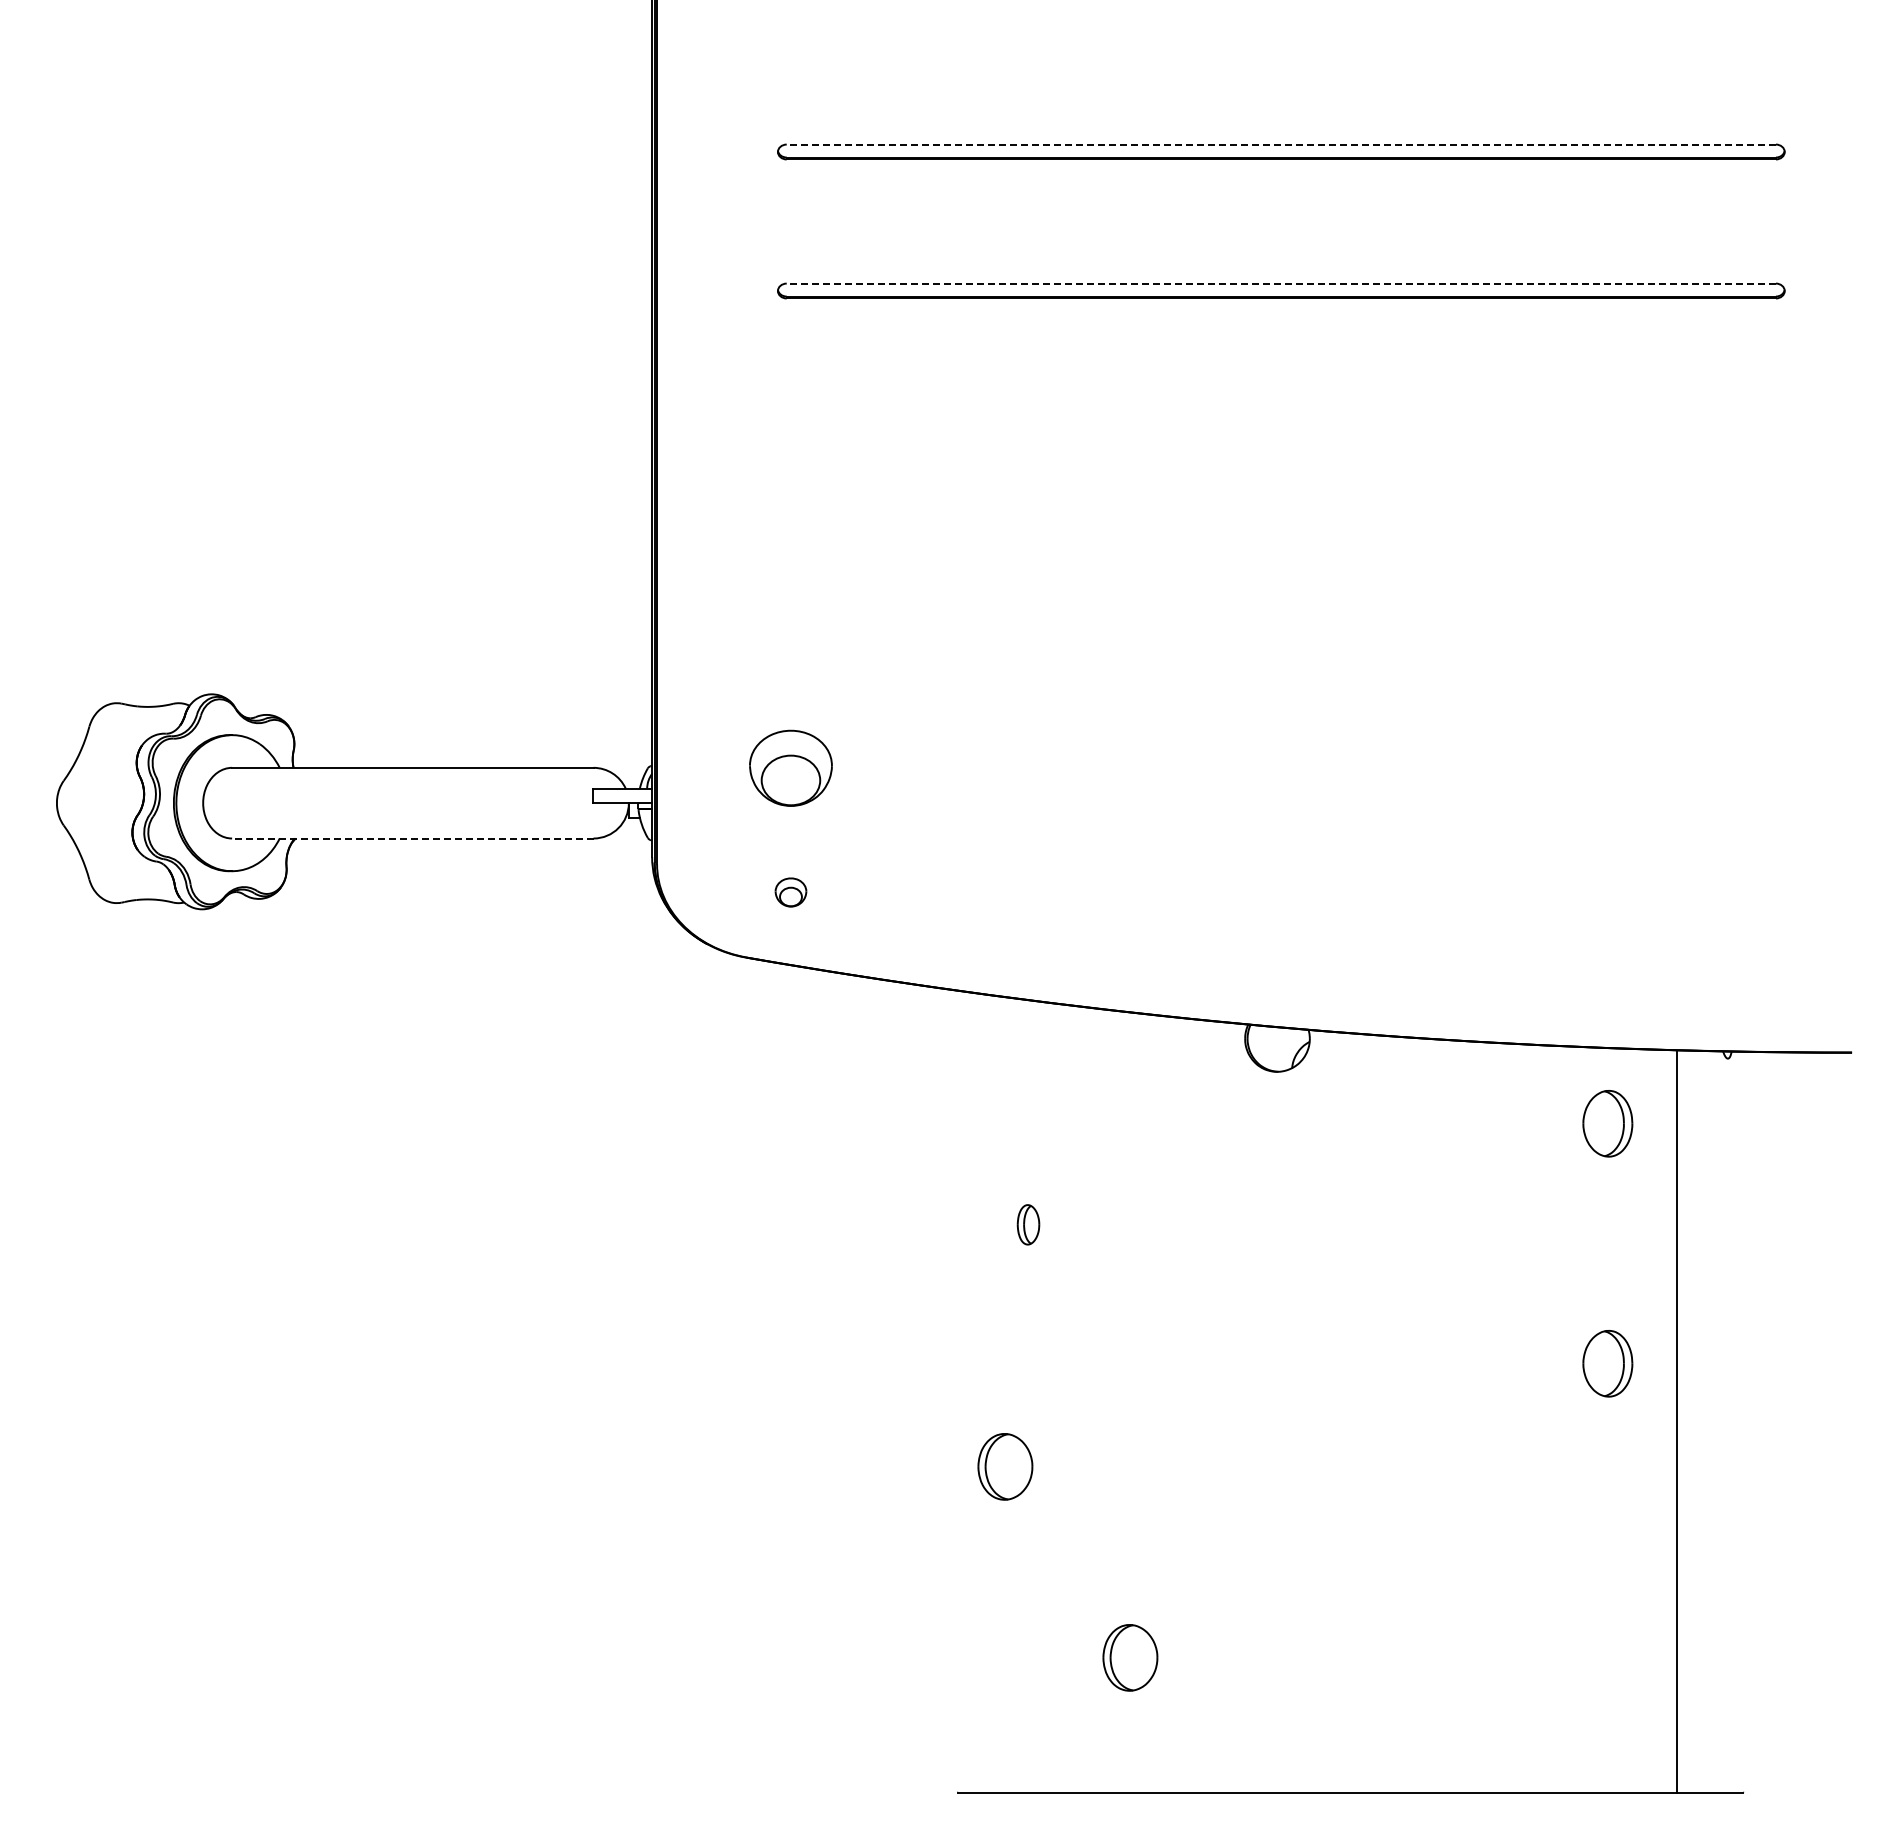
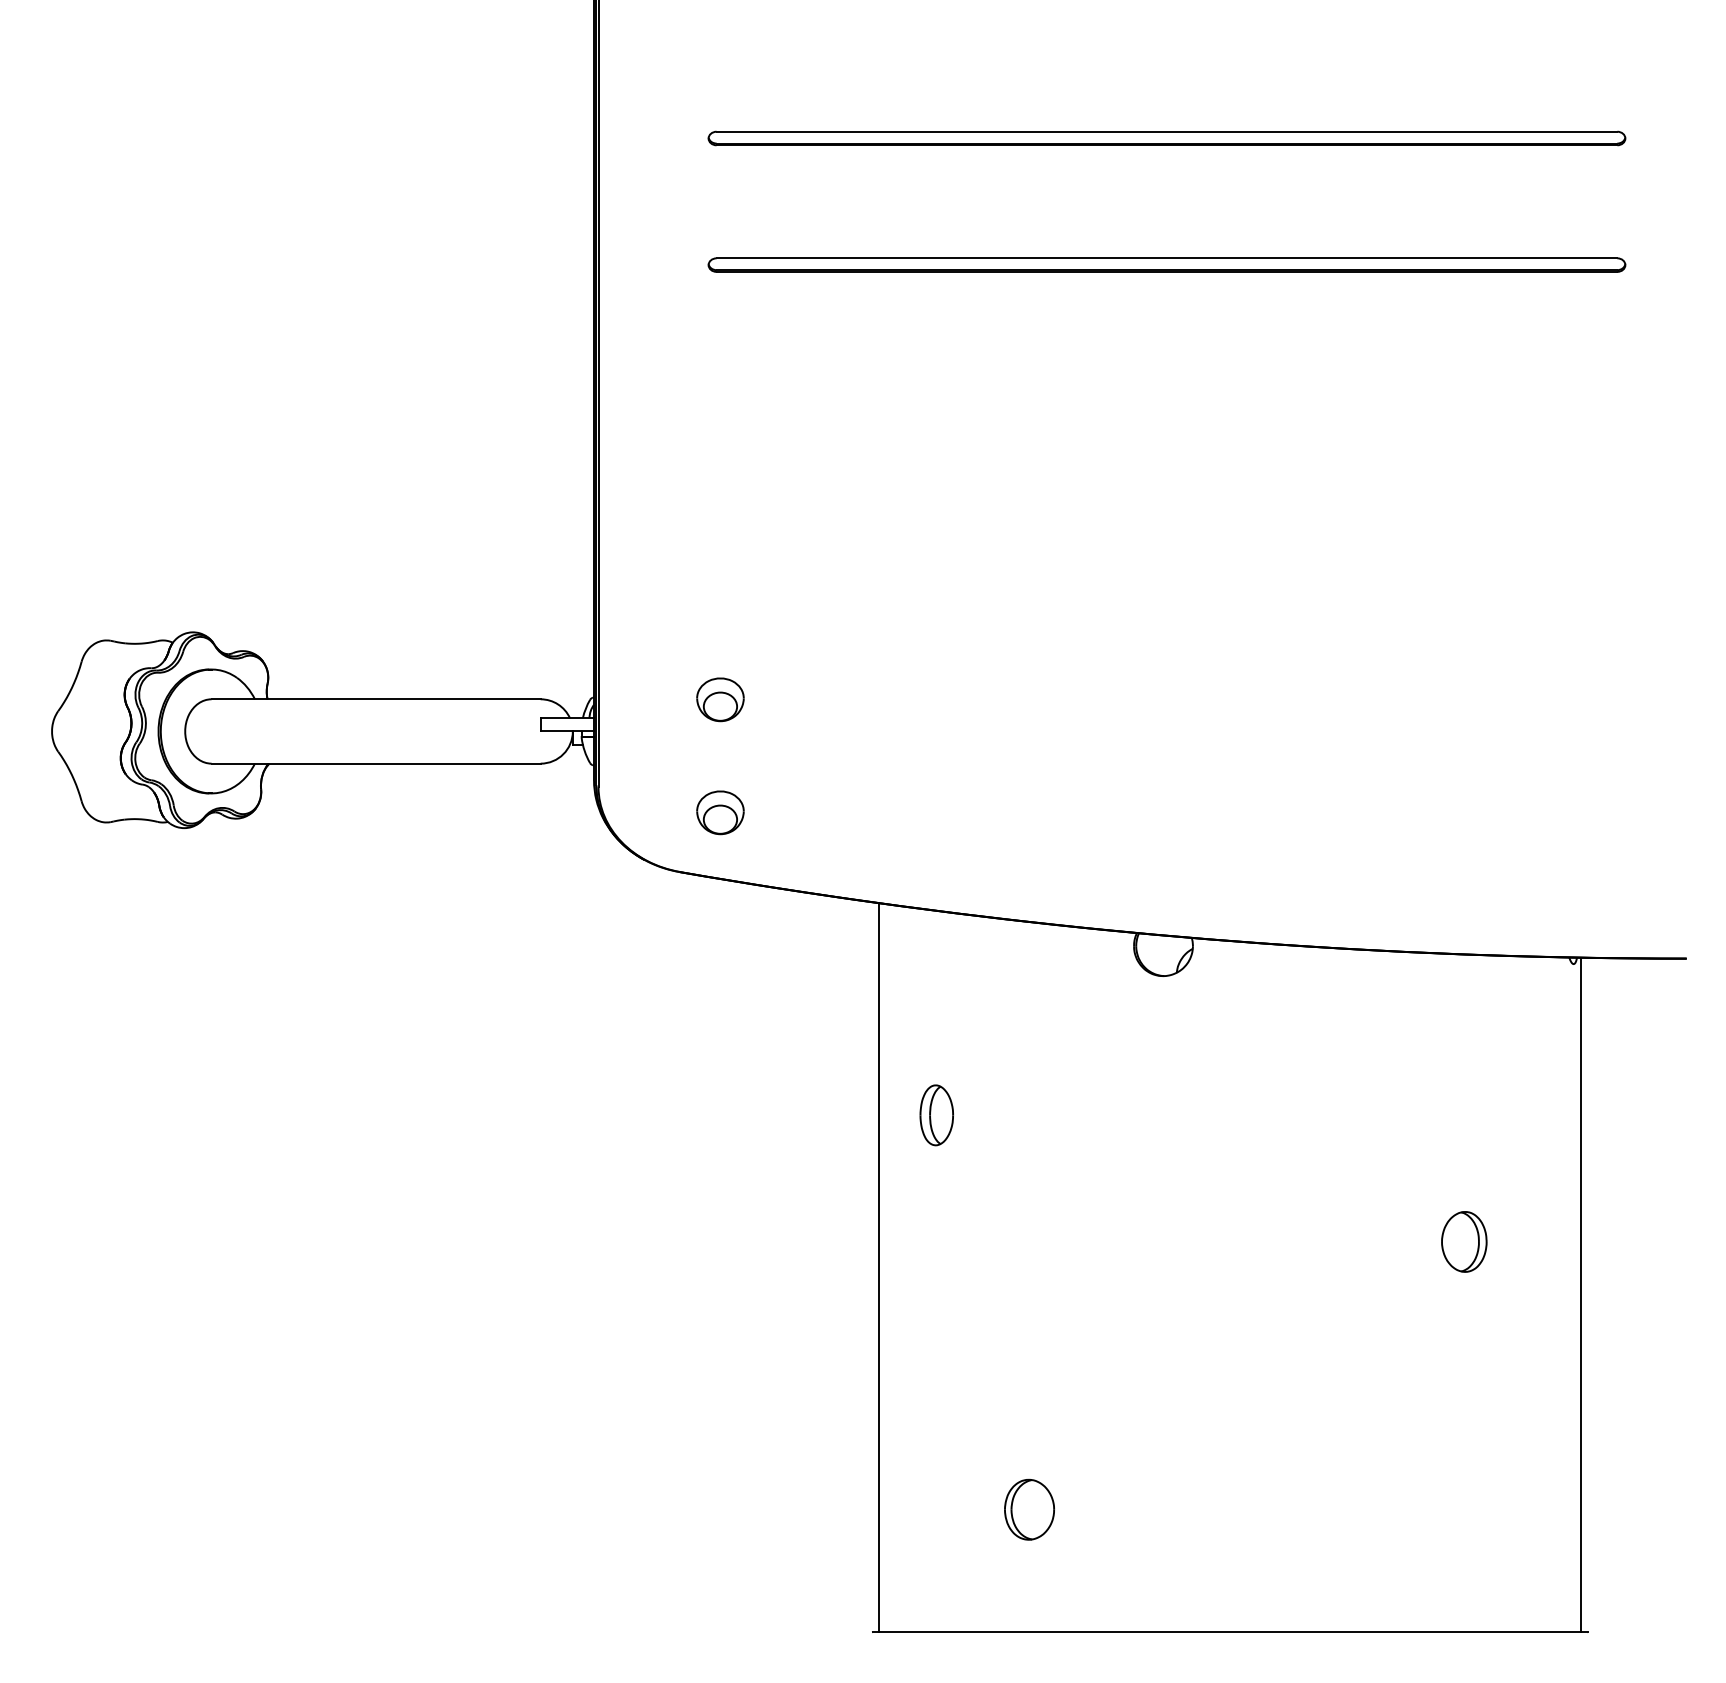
line: (1281, 144) -> (1167, 131), dashed -> solid
line: (1281, 283) -> (1167, 258), dashed -> solid
part: (790, 768) -> (720, 699), size x0.62
line: (412, 838) -> (375, 763), dashed -> solid
part: (790, 892) -> (720, 812), size x1.67
part: (1607, 1123) -> (1463, 1023), removed
part: (1028, 1224) -> (936, 1115), size x1.67
line: (965, 1391) -> (879, 1267), added
line: (1677, 1421) -> (1581, 1294), moved
part: (1005, 1466) -> (915, 1335), removed

